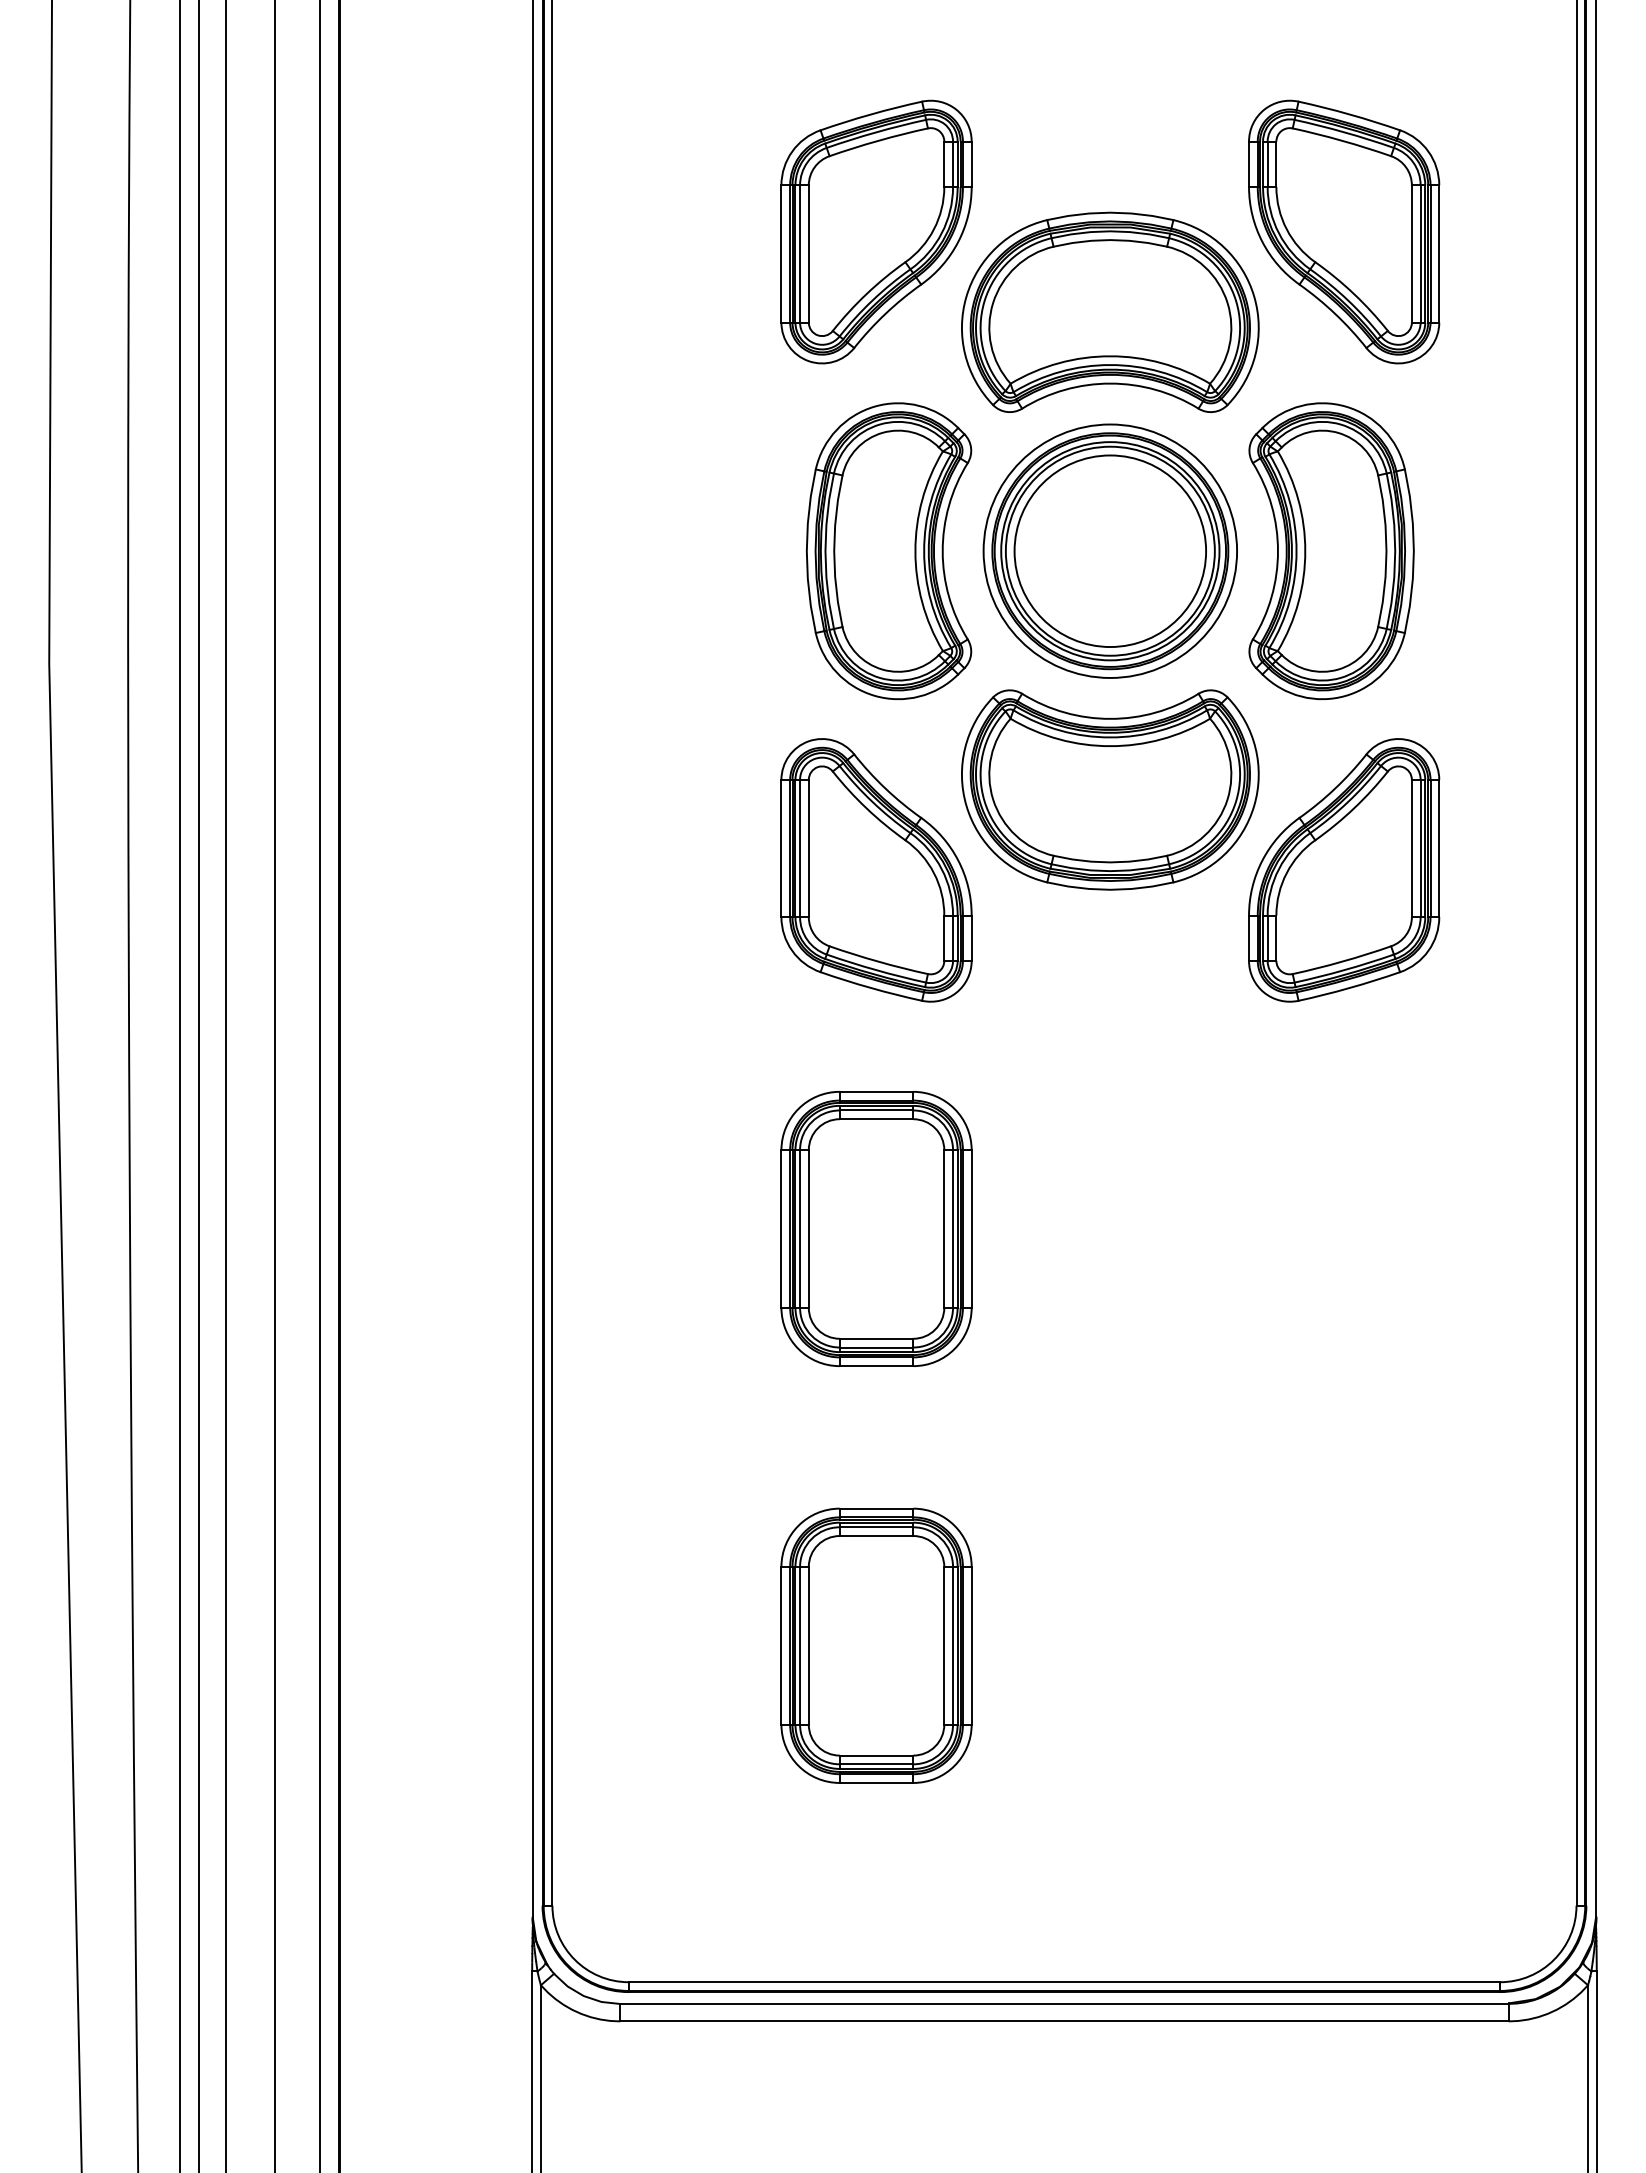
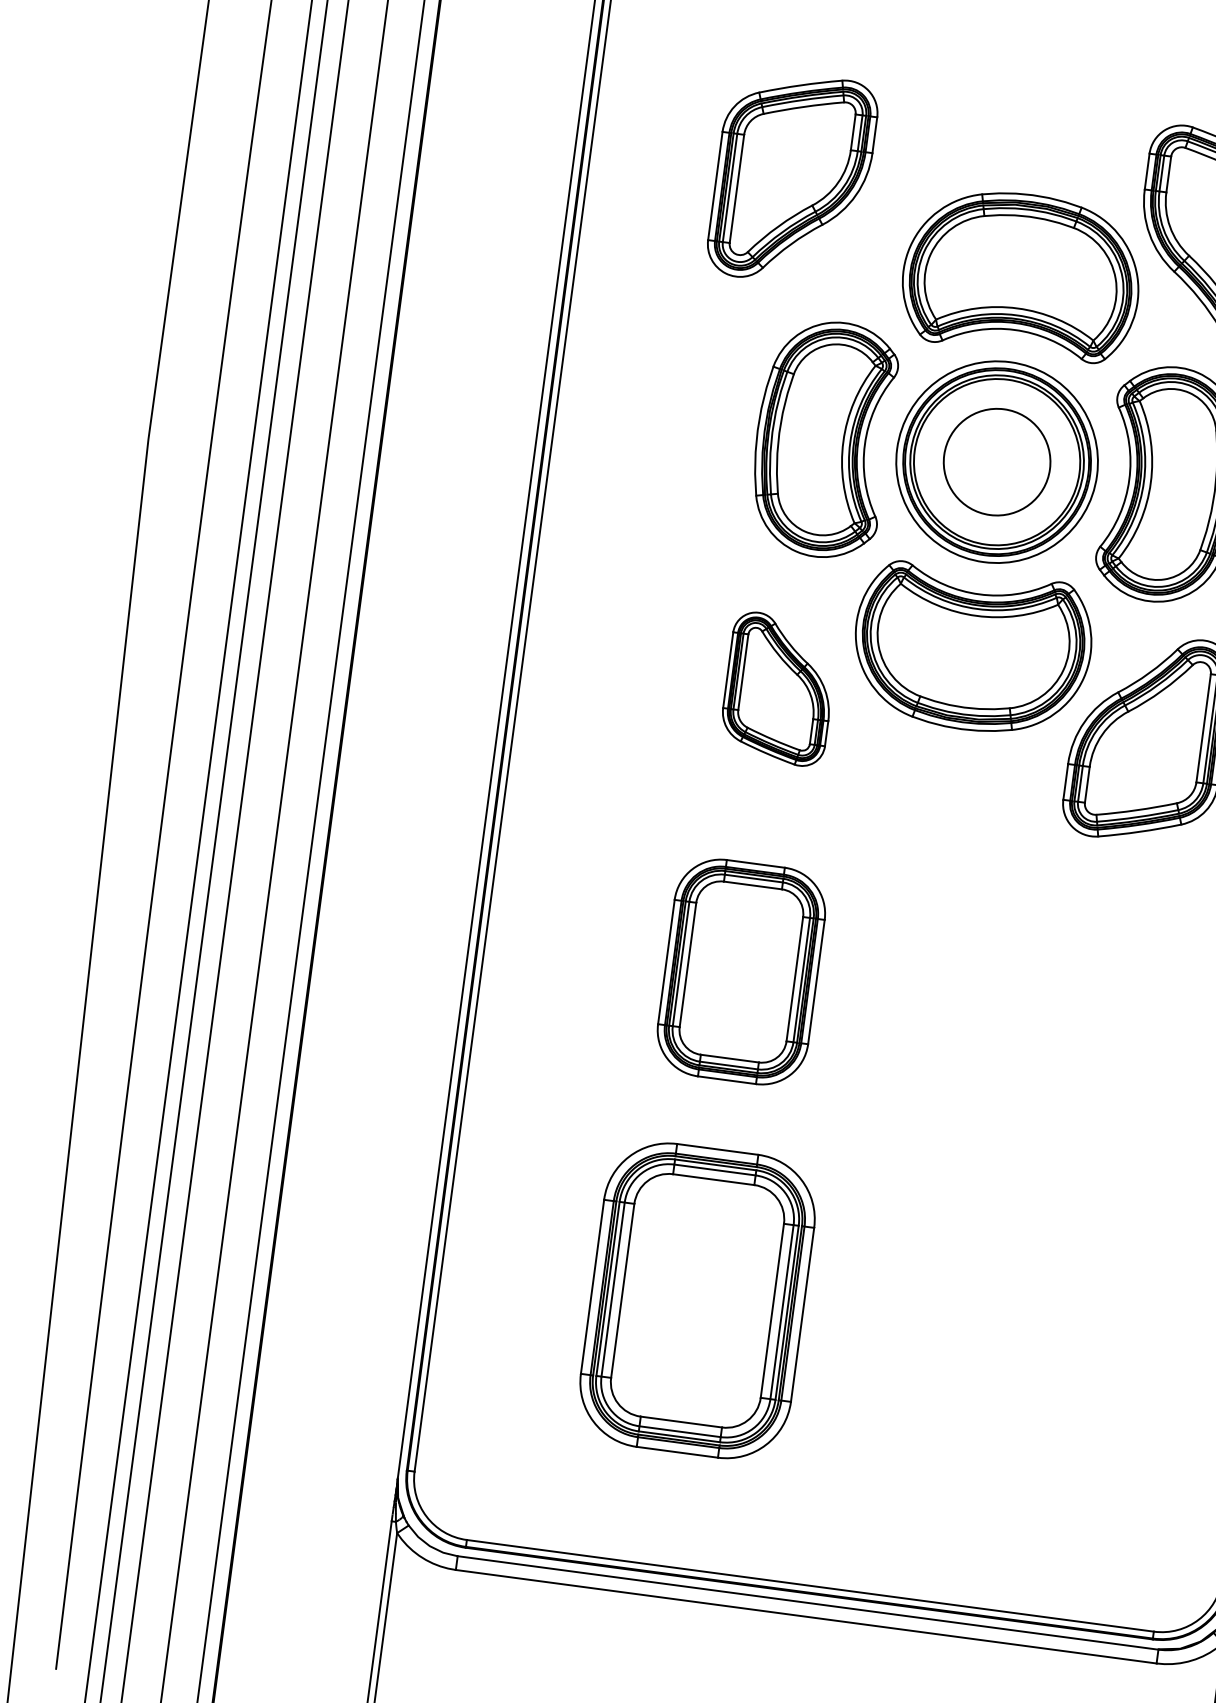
part: (876, 231) -> (792, 178), moved
circle: (1110, 551) -> (997, 462), size x0.7
part: (876, 870) -> (779, 689), size x0.7
part: (876, 1645) -> (697, 1300), size x1.4

